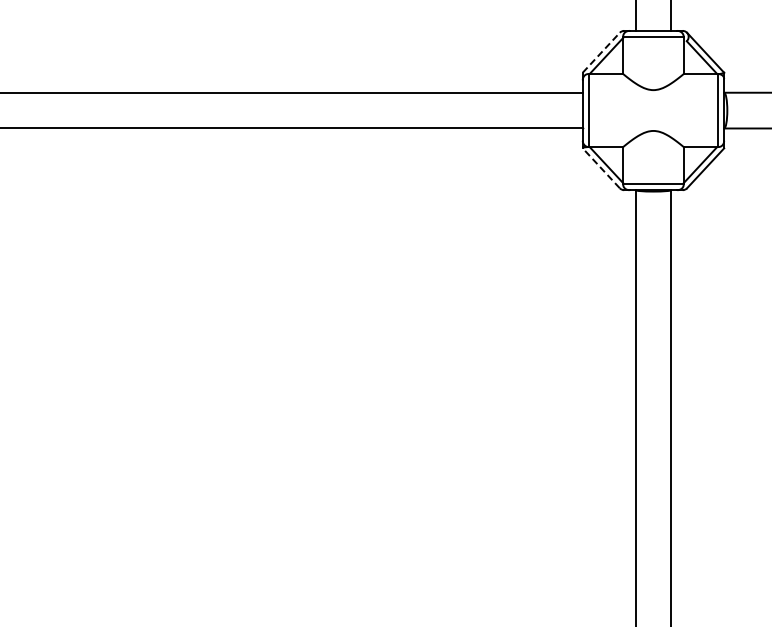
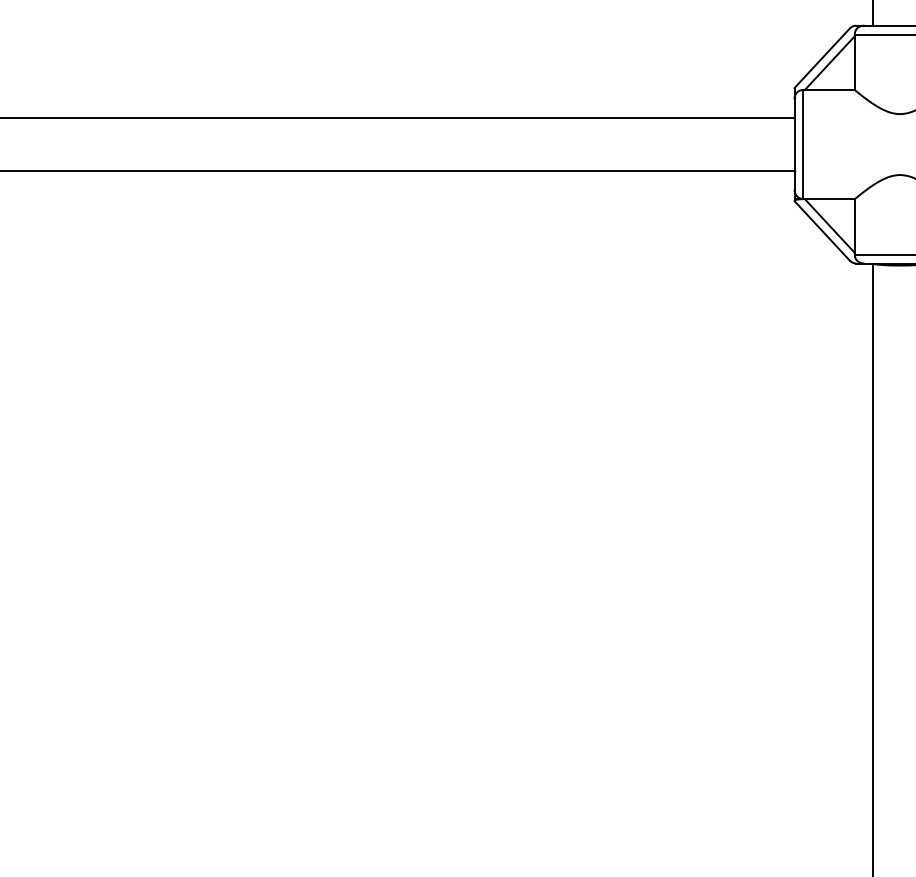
line: (601, 52) -> (822, 57), dashed -> solid
line: (600, 167) -> (820, 229), dashed -> solid

